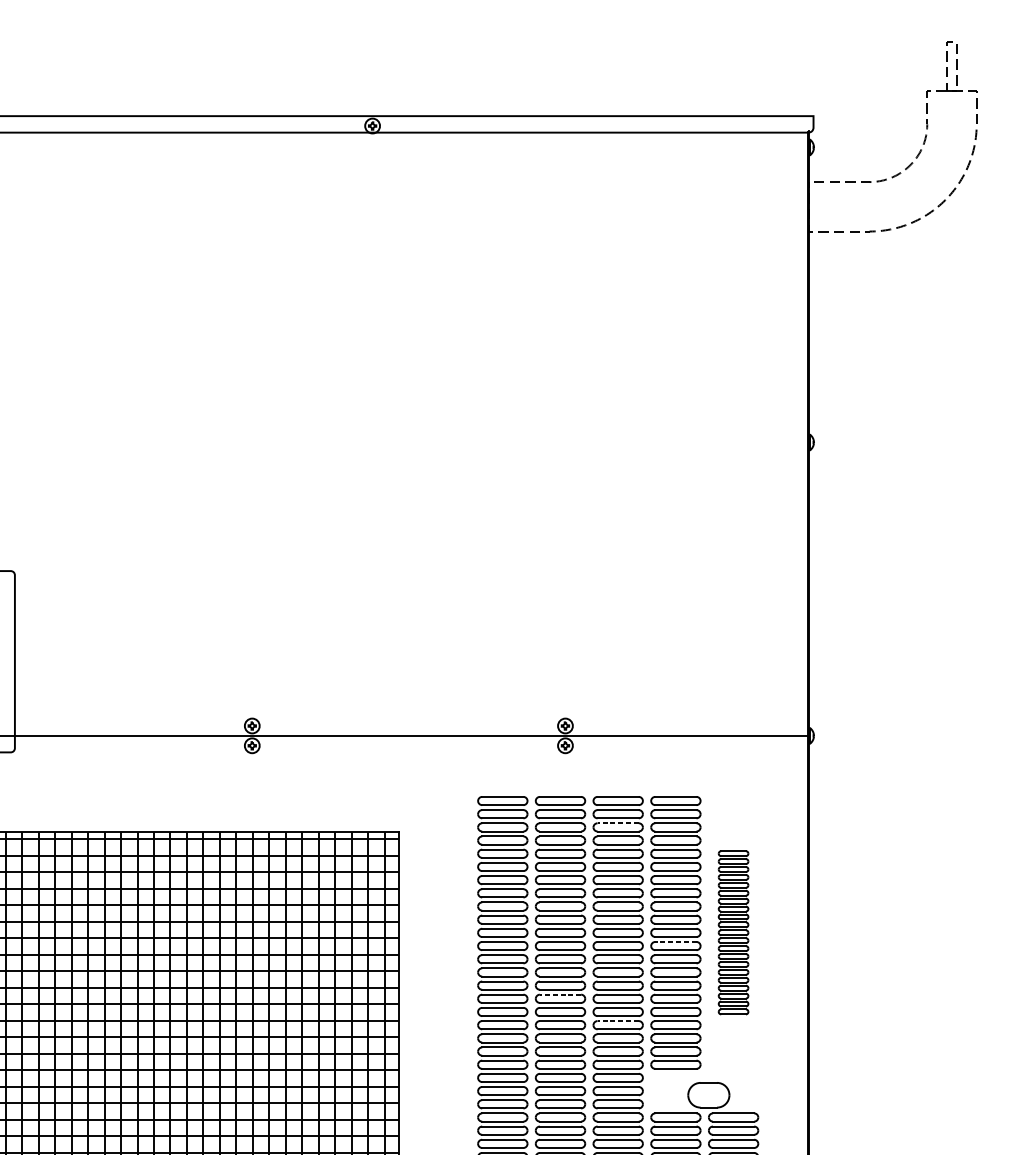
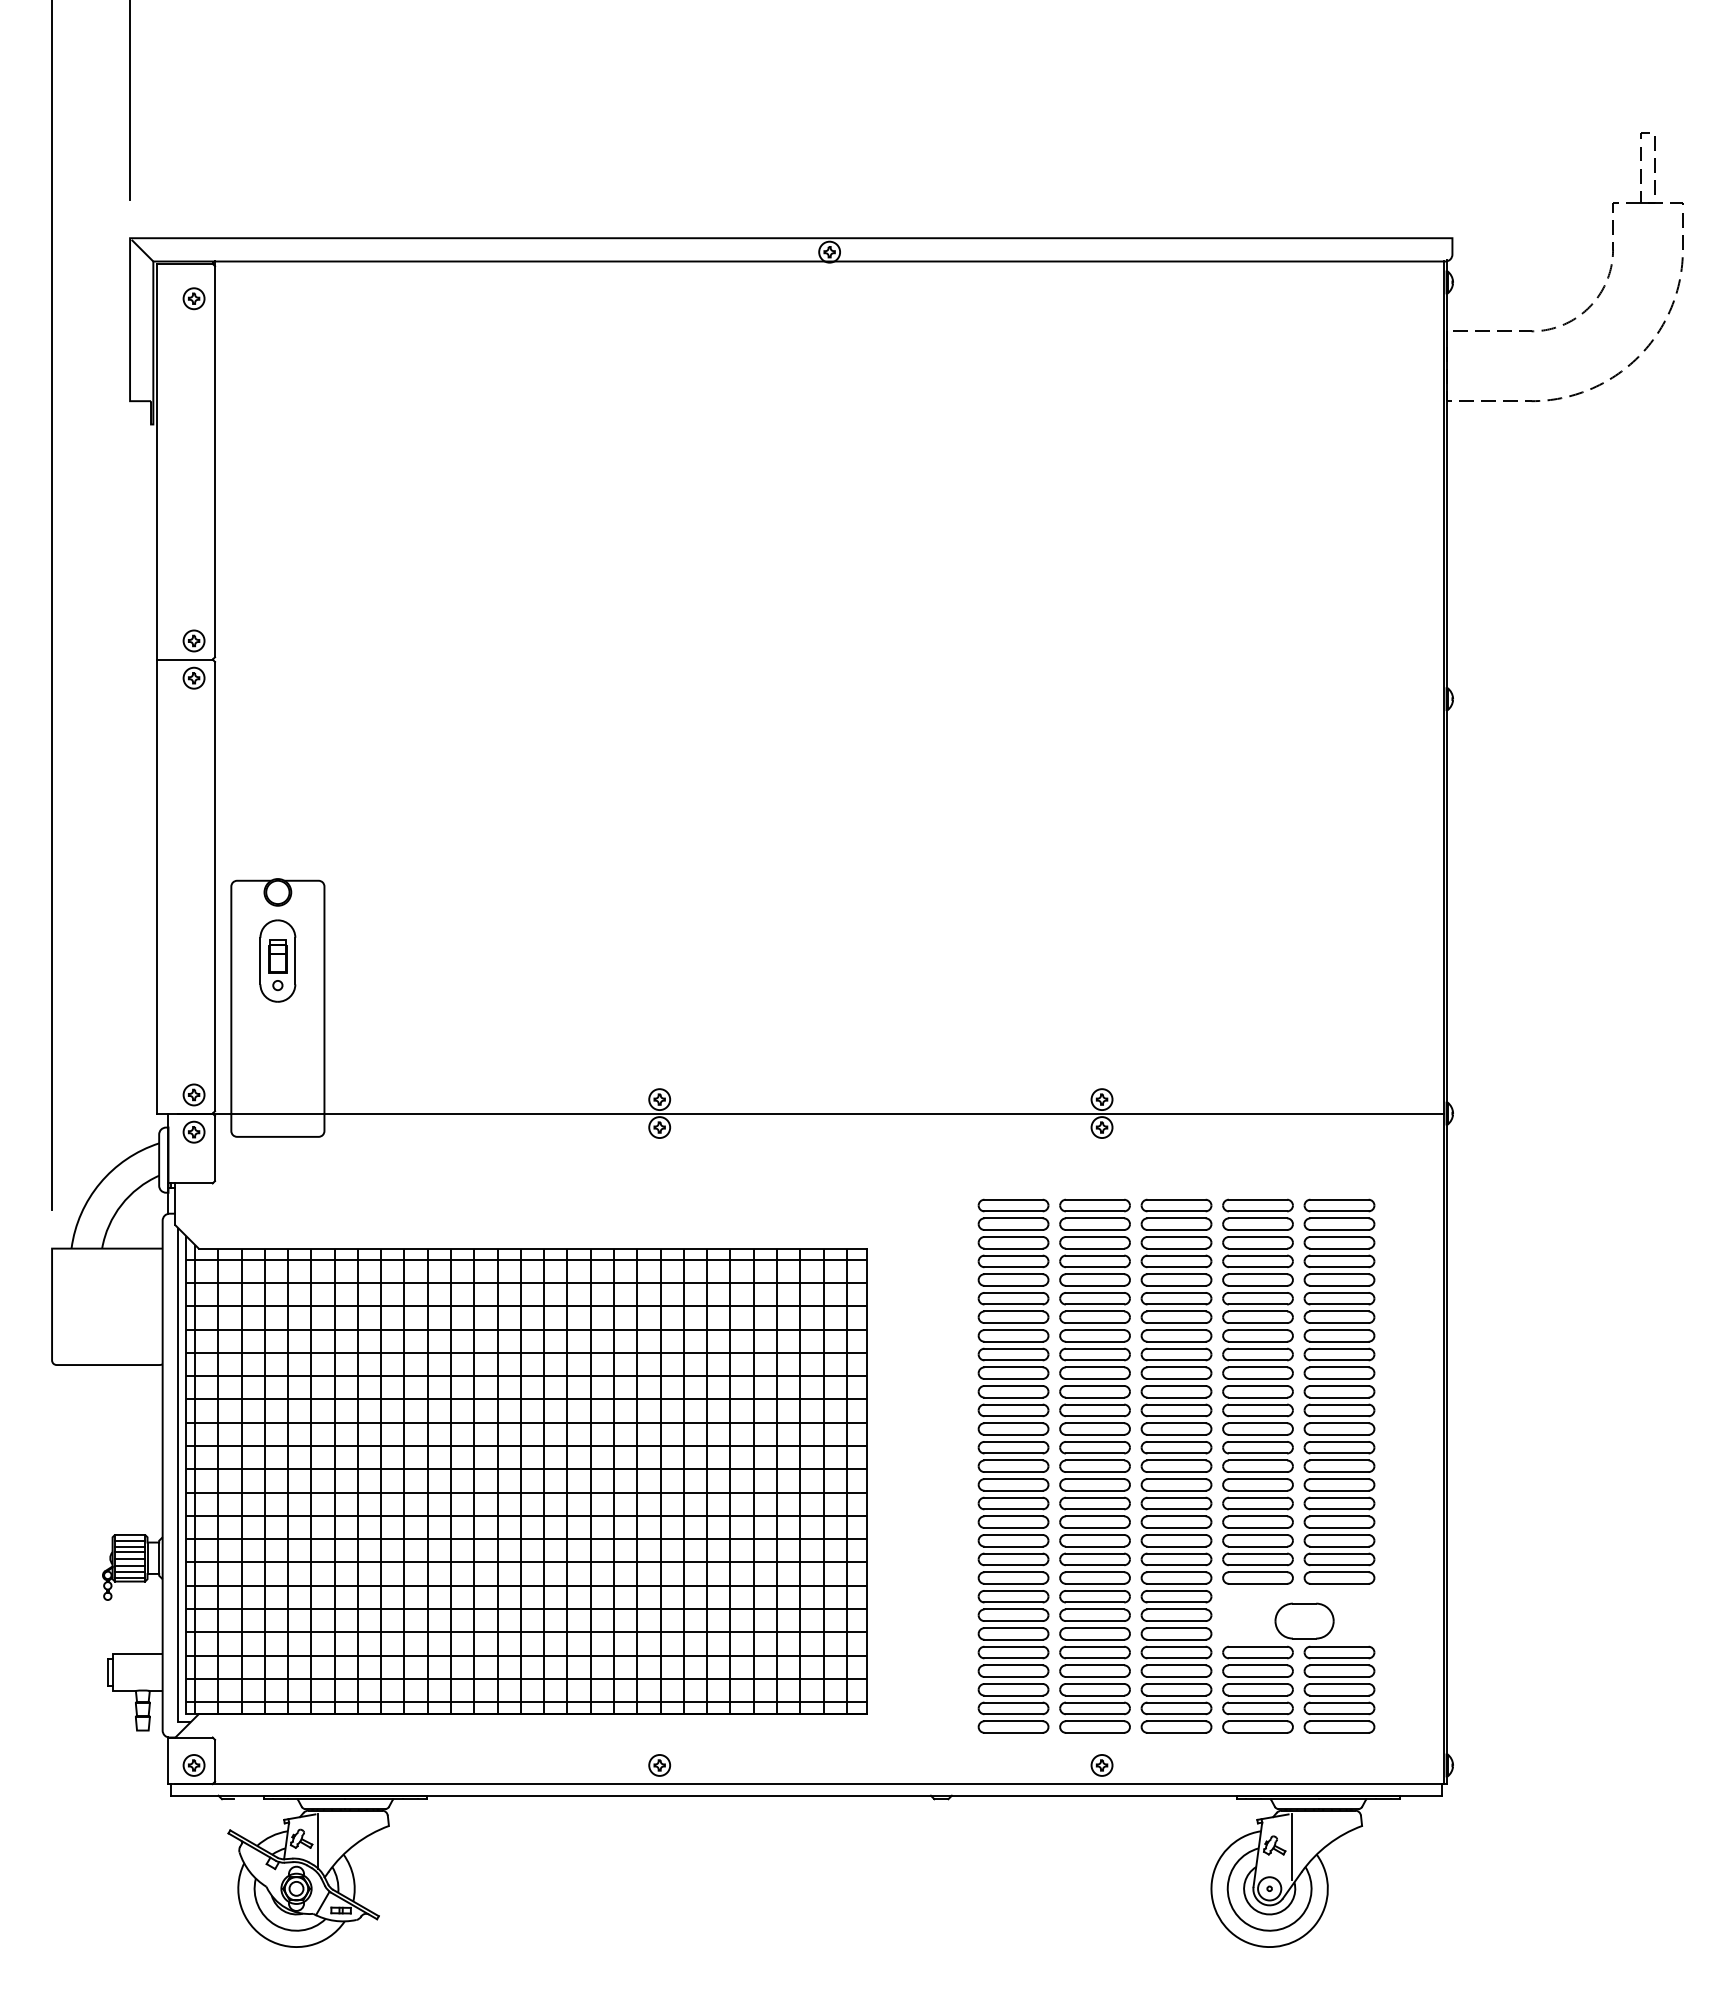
line: (618, 822) -> (1176, 1236), dashed -> solid
part: (733, 932) -> (1339, 1391), size x1.67
line: (675, 941) -> (1257, 1404), dashed -> solid
line: (560, 994) -> (1094, 1479), dashed -> solid
line: (618, 1021) -> (1176, 1516), dashed -> solid

